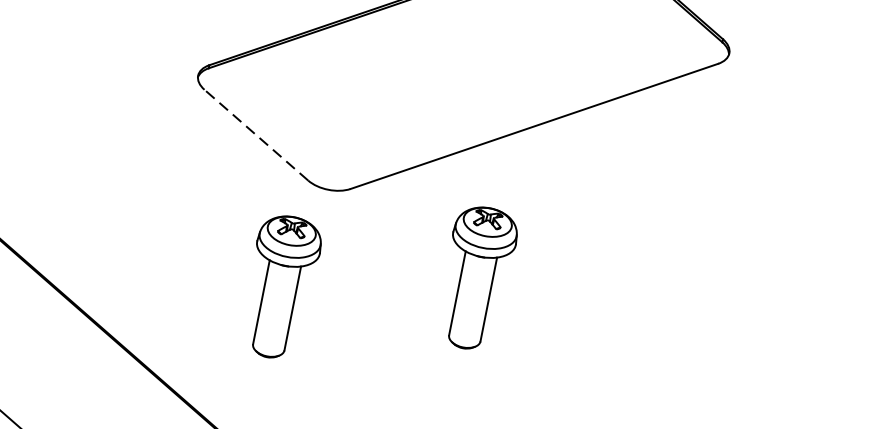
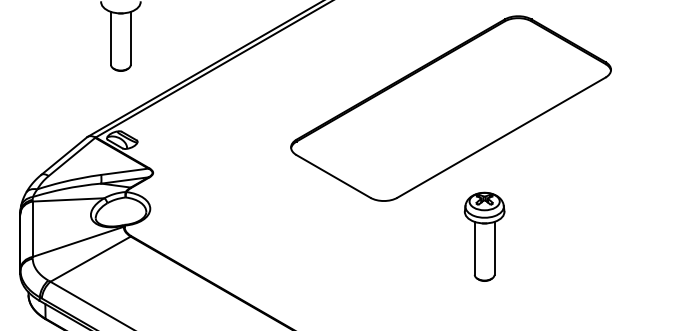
line: (256, 135) -> (333, 176), dashed -> solid
part: (280, 286) -> (366, 265), removed

